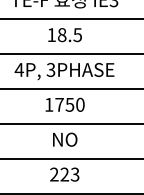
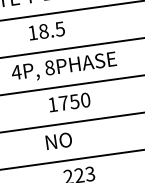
text: (64, 35) -> (46, 31), moved
text: (50, 69) -> (49, 67), 3PHASE -> 8PHASE
text: (65, 139) -> (59, 140), moved

